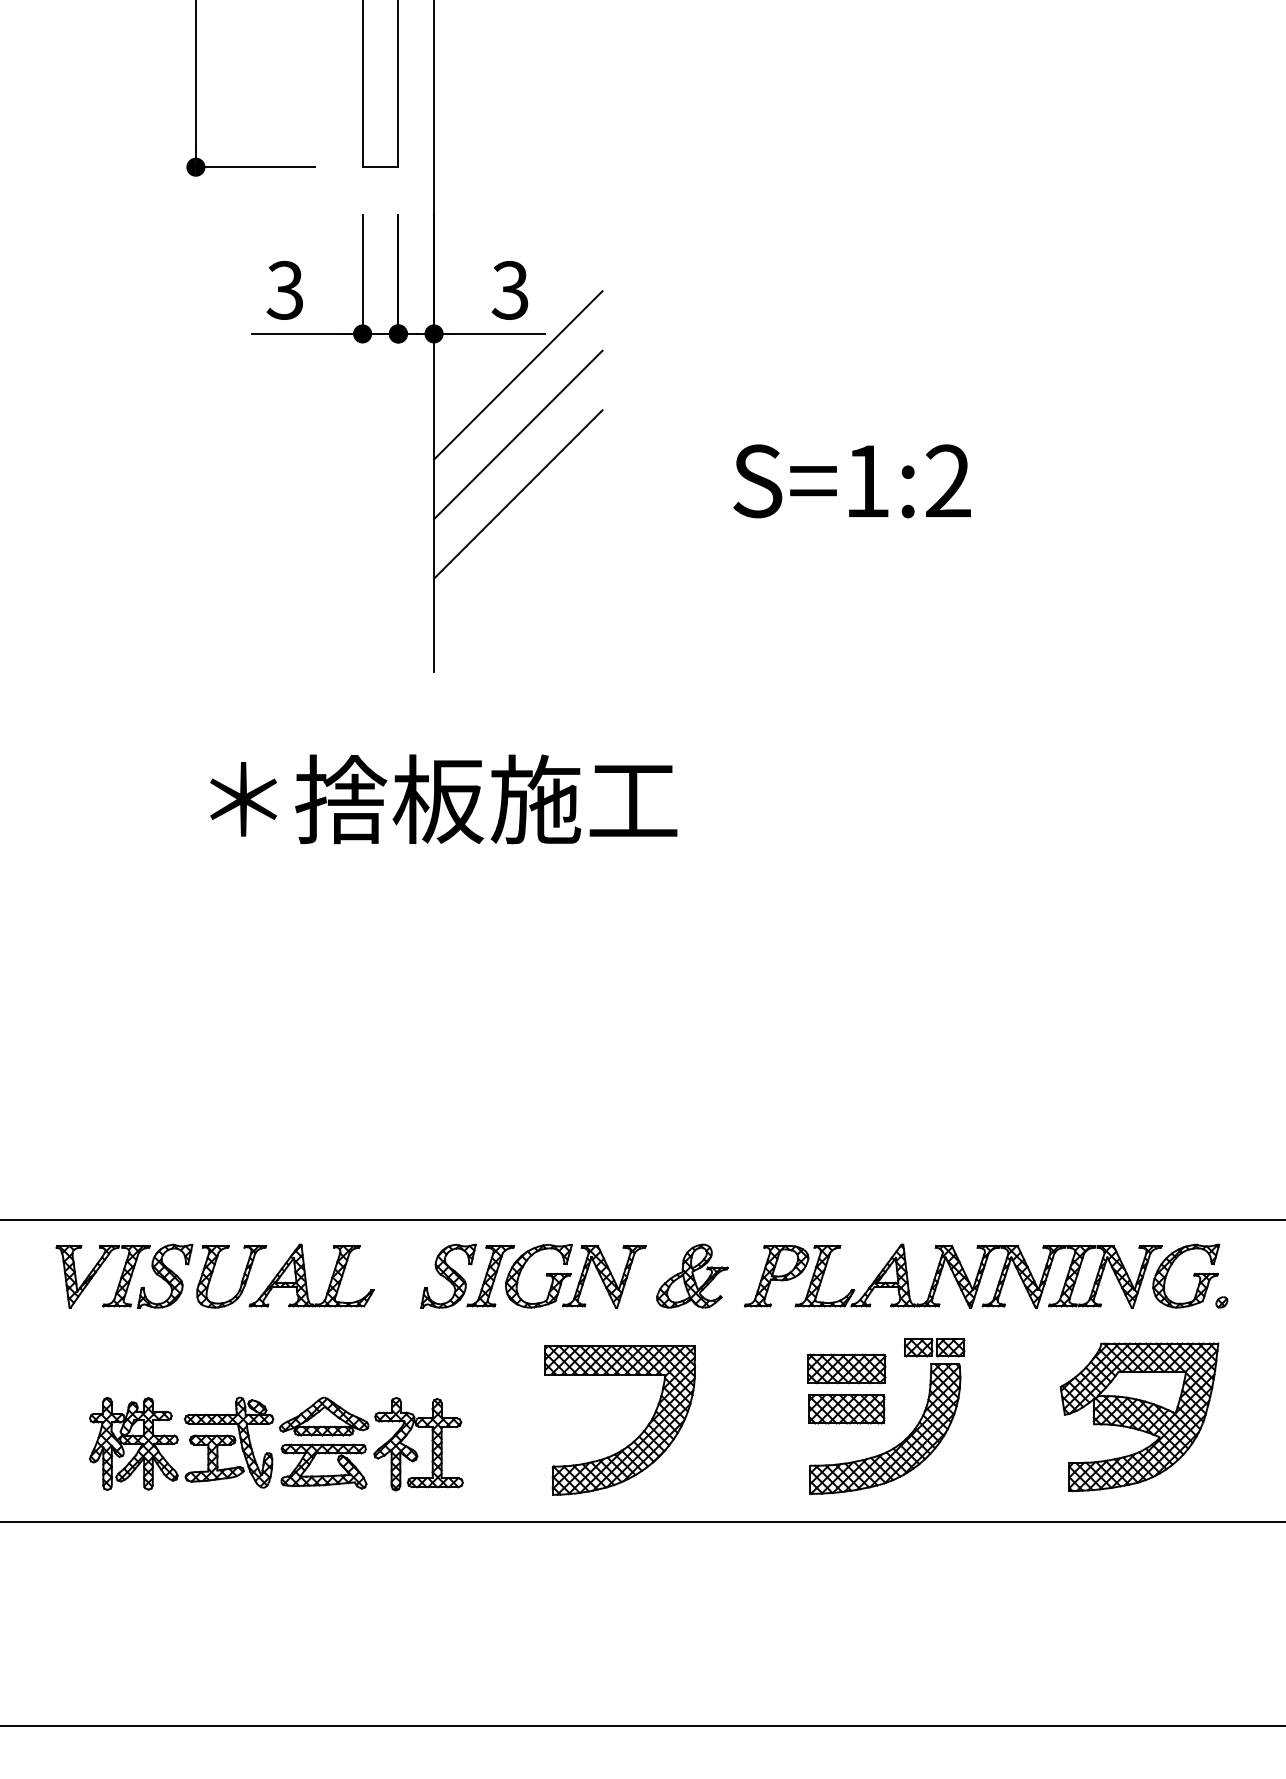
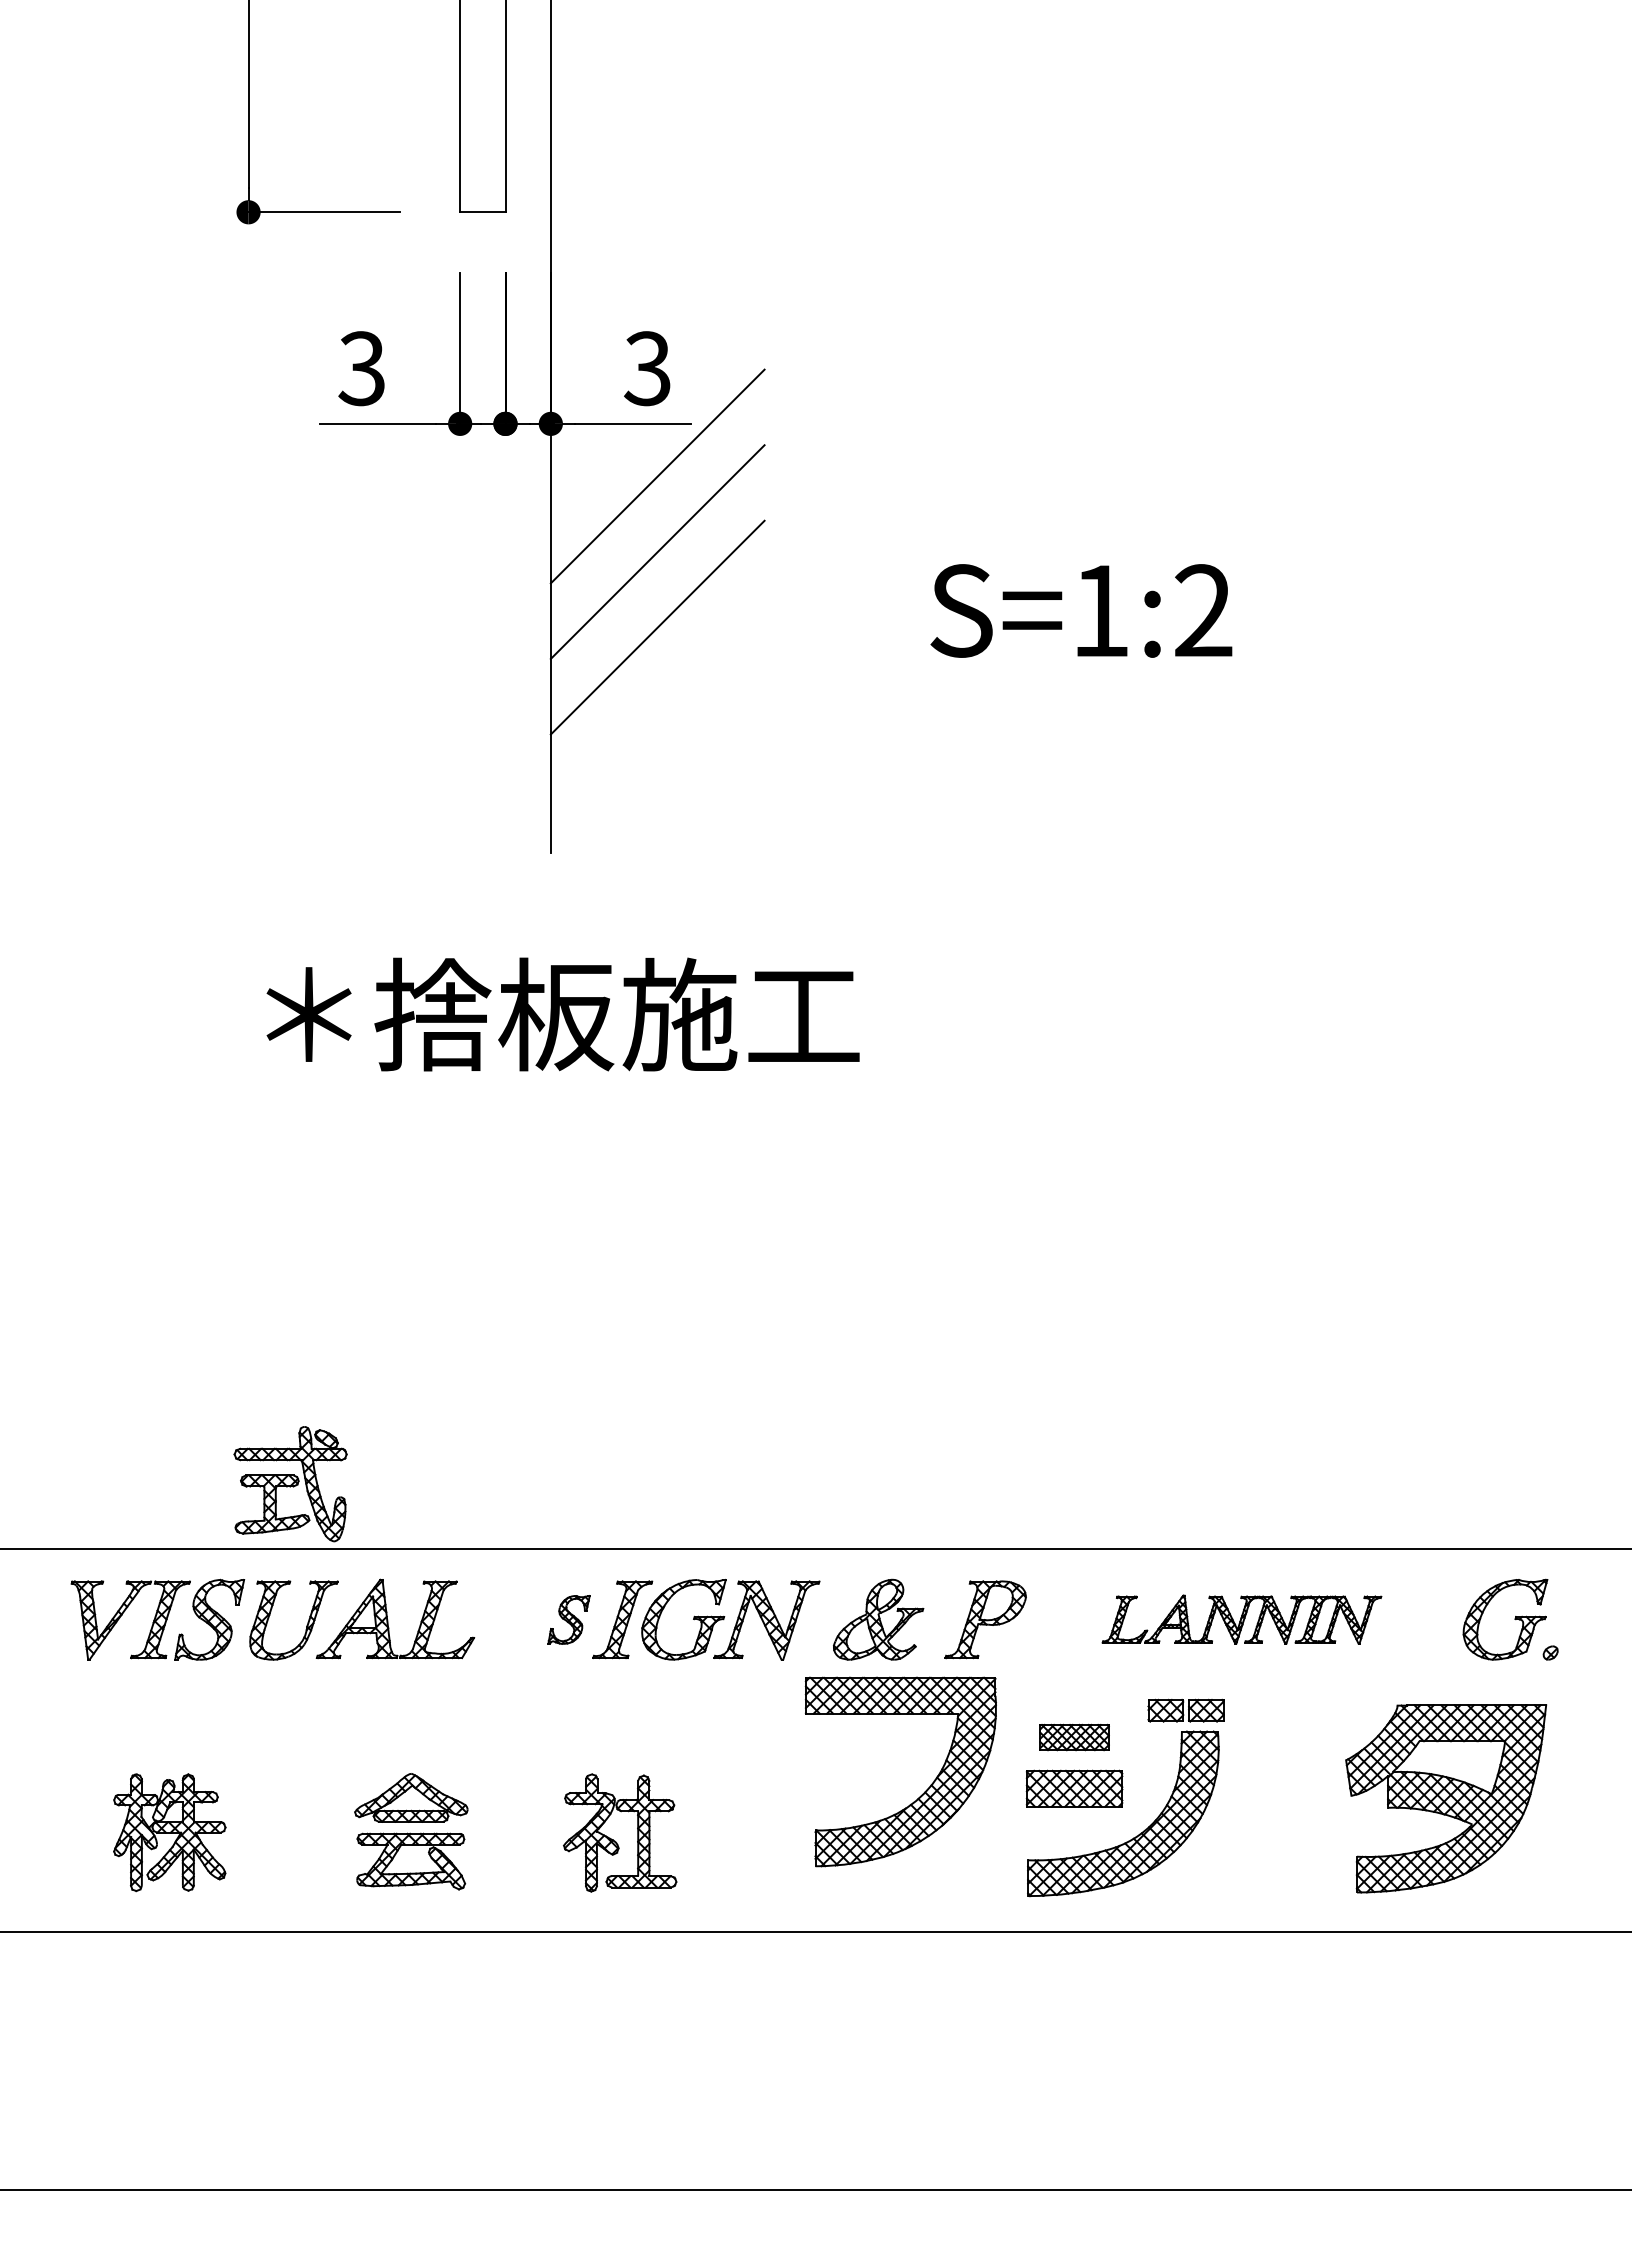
part: (447, 1275) -> (568, 1619), size x0.6
part: (978, 1275) -> (1241, 1619), size x0.6
part: (846, 1368) -> (1074, 1737), size x0.7
part: (637, 1437) -> (922, 1793), moved
part: (228, 1442) -> (290, 1484), moved
part: (414, 1450) -> (615, 1840), moved

